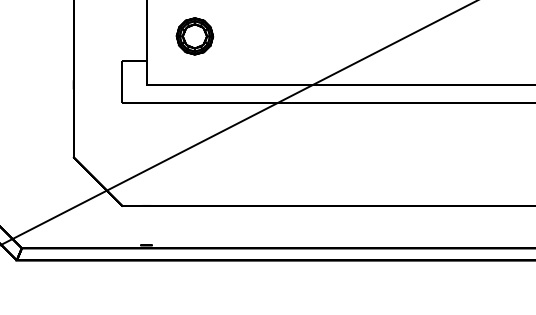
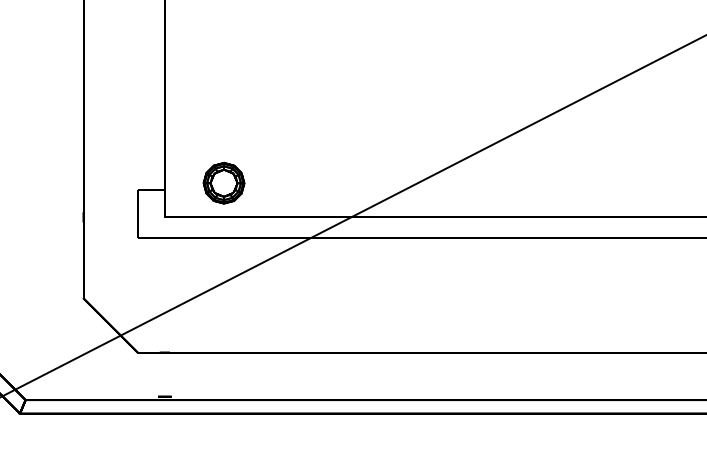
part: (194, 35) -> (223, 182), moved

